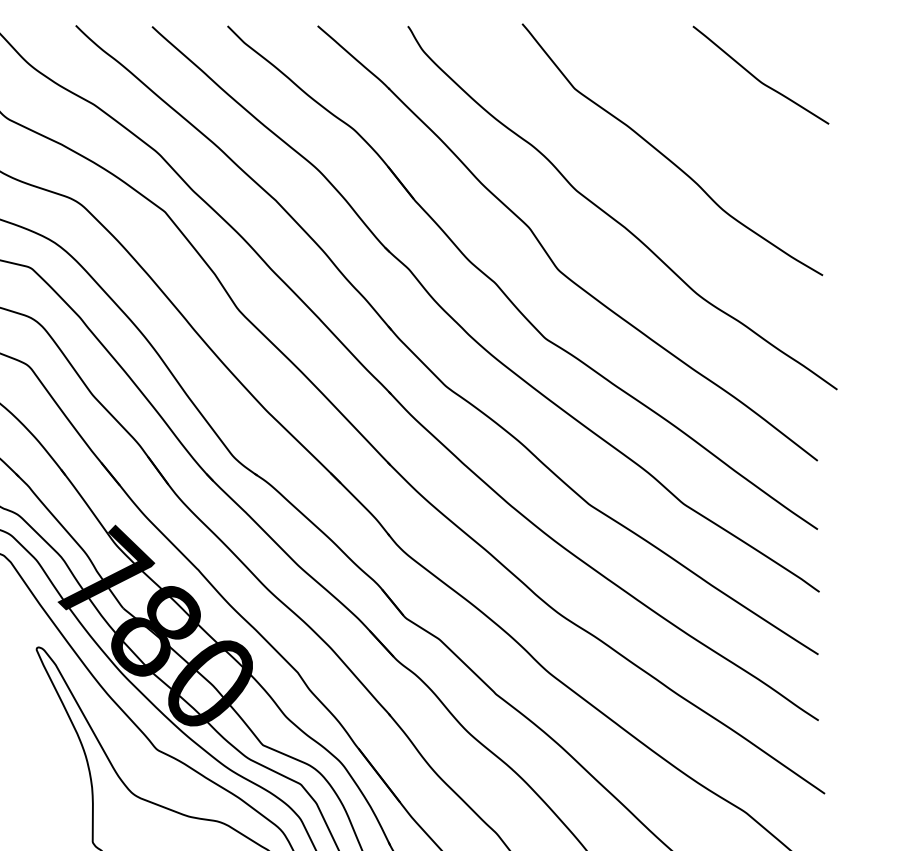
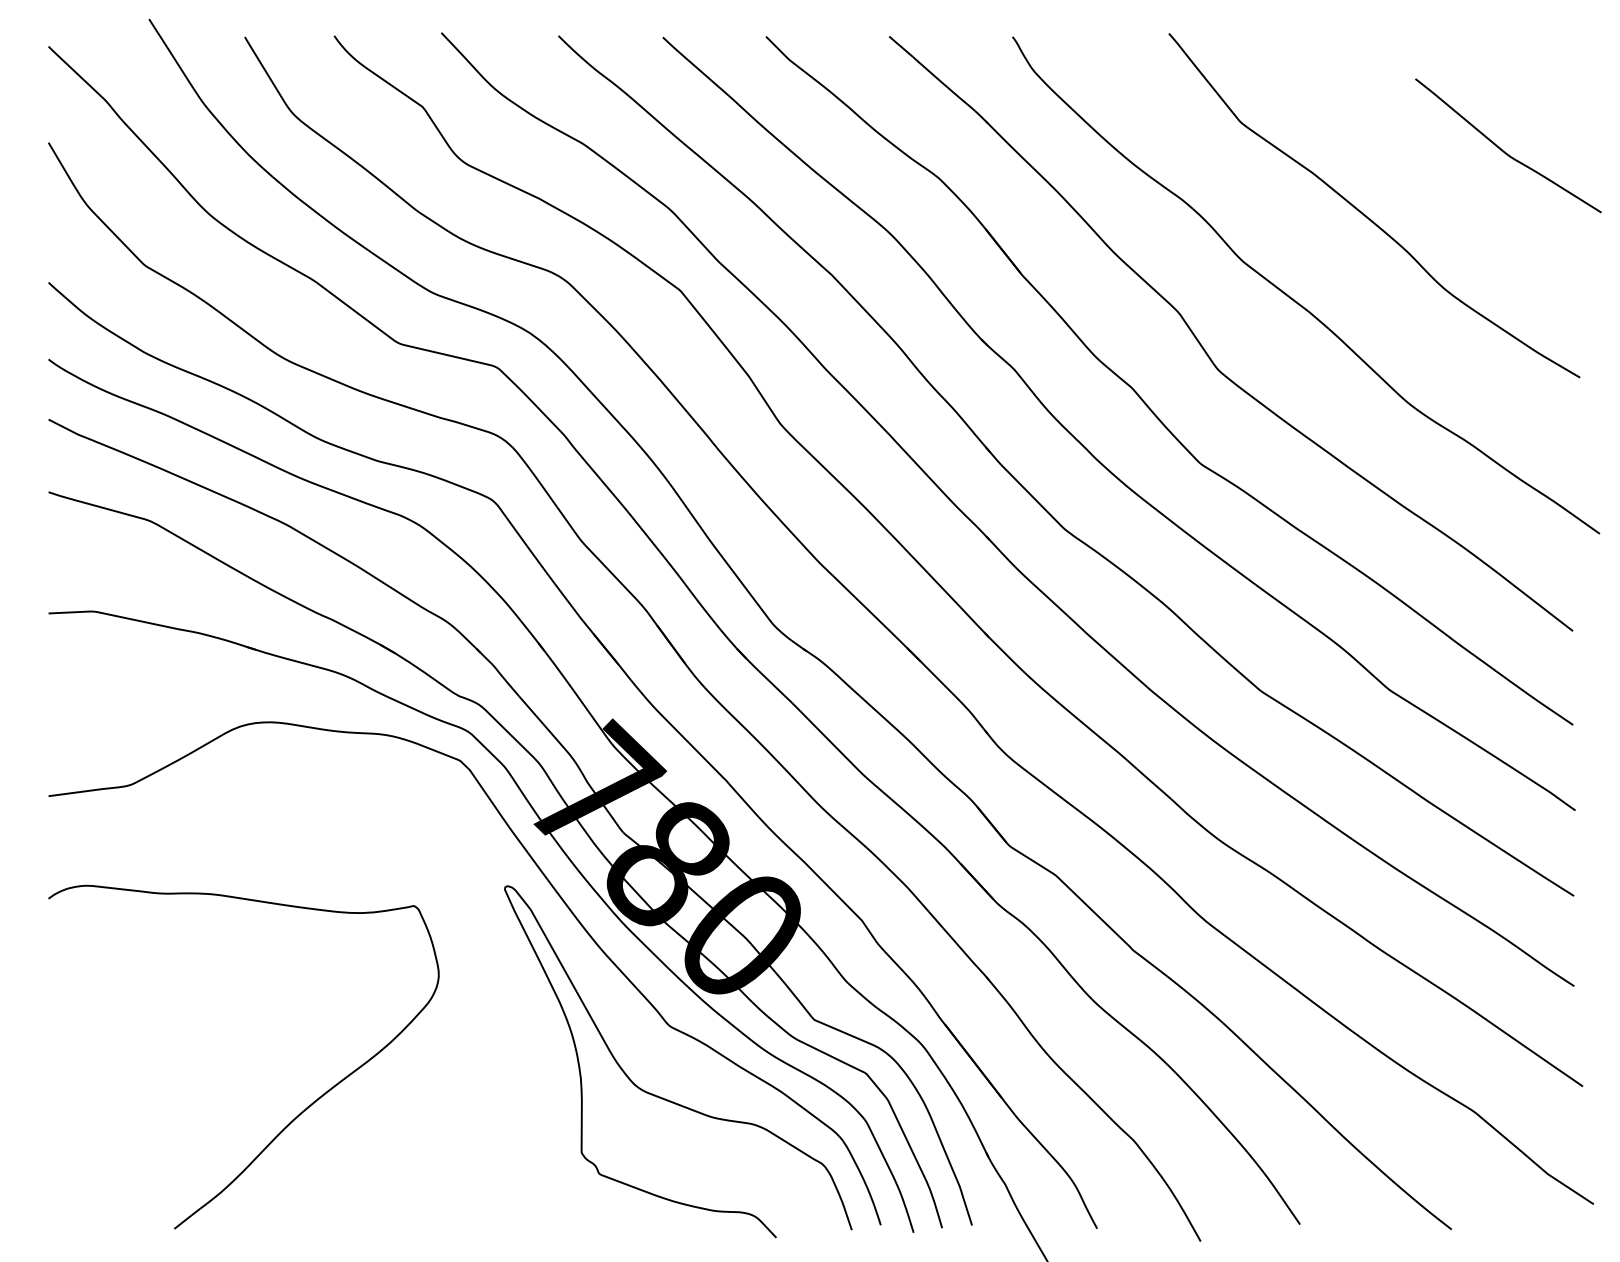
curve: (758, 79) -> (1505, 151), moved

